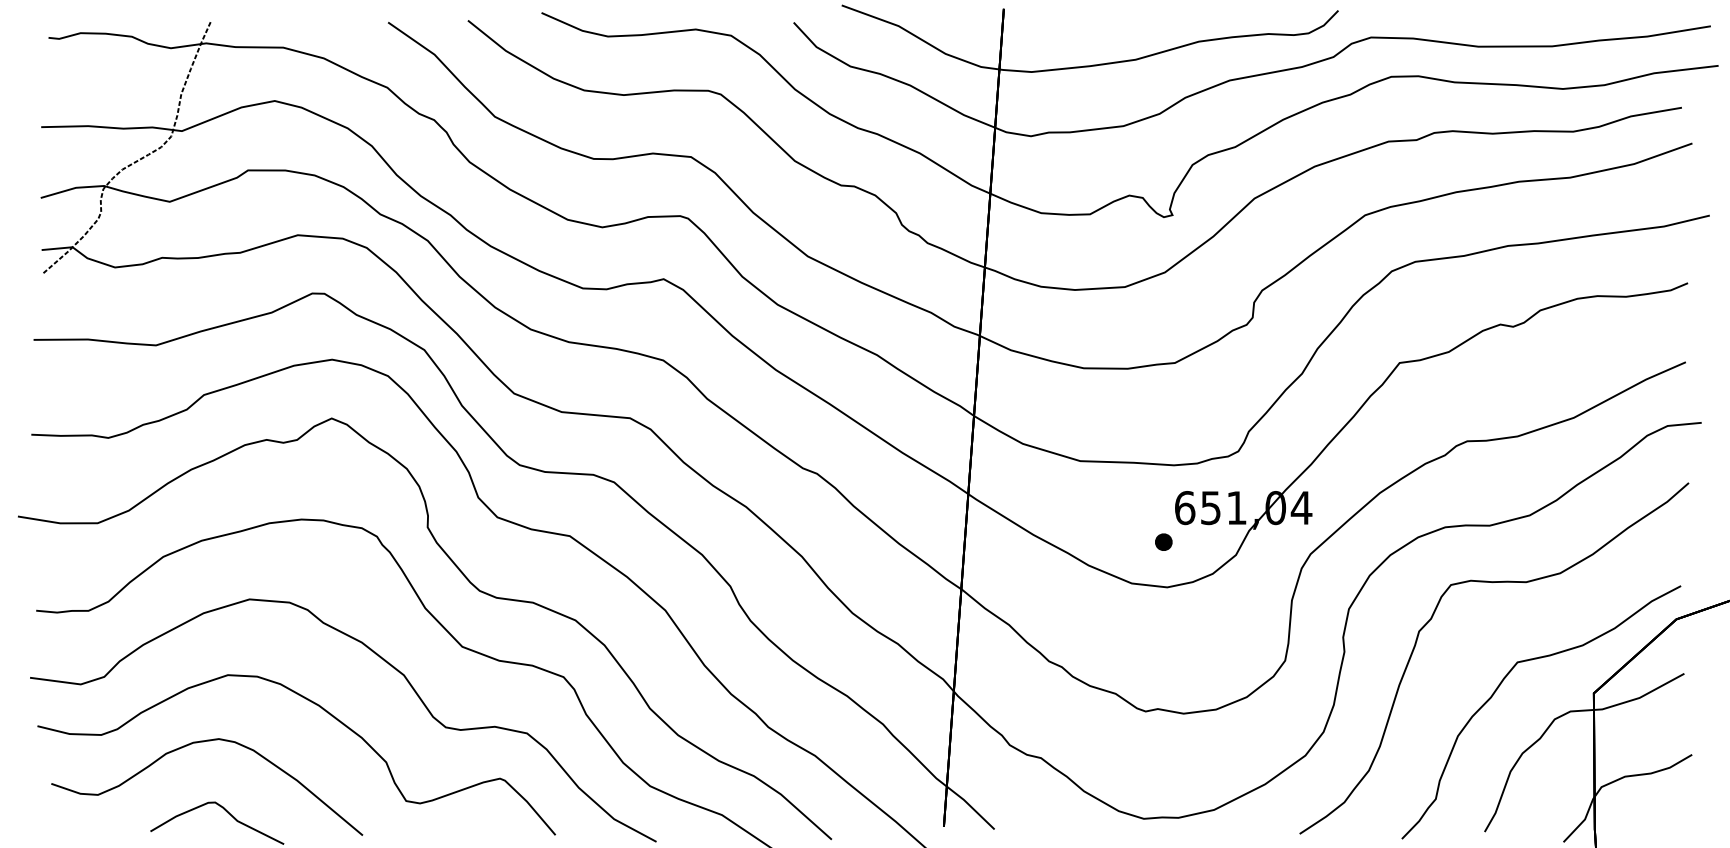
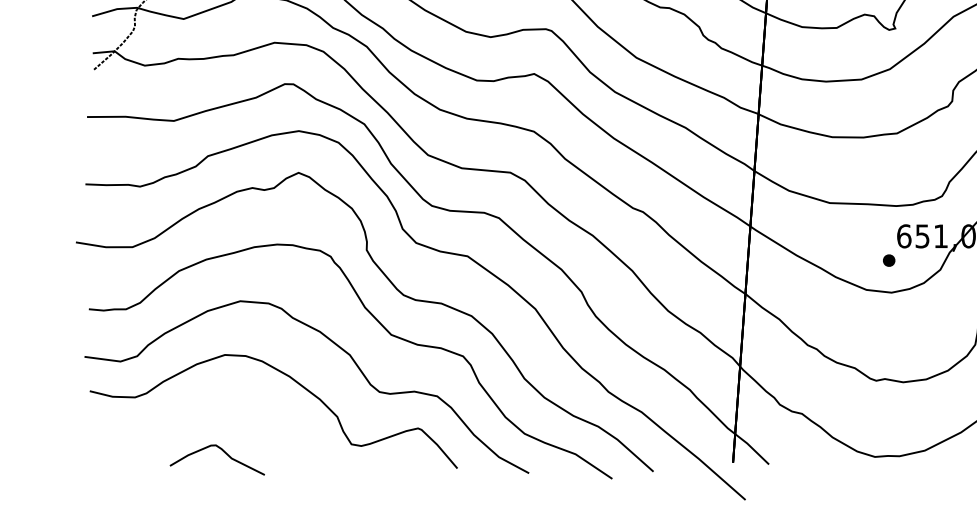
part: (197, 743) -> (203, 403), removed

